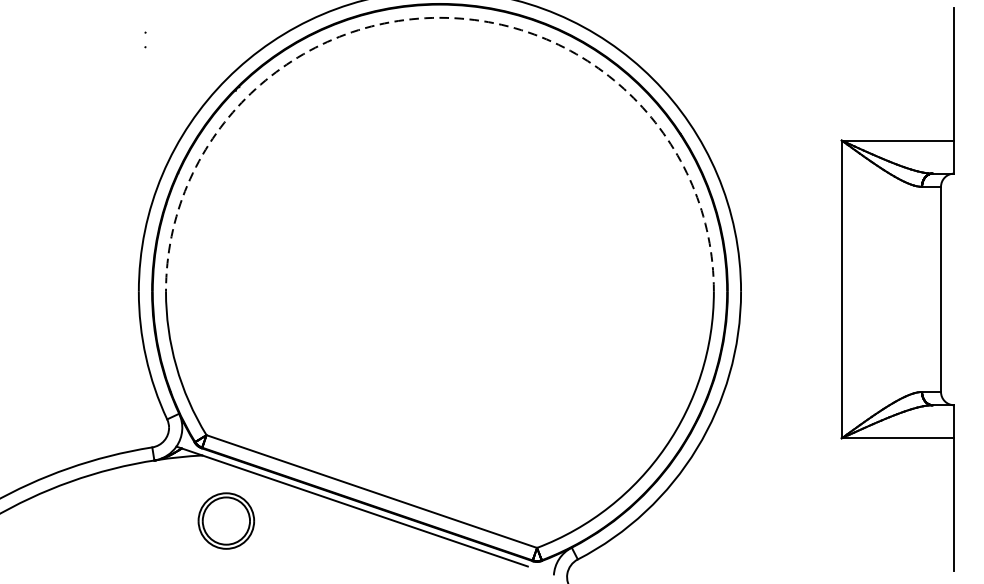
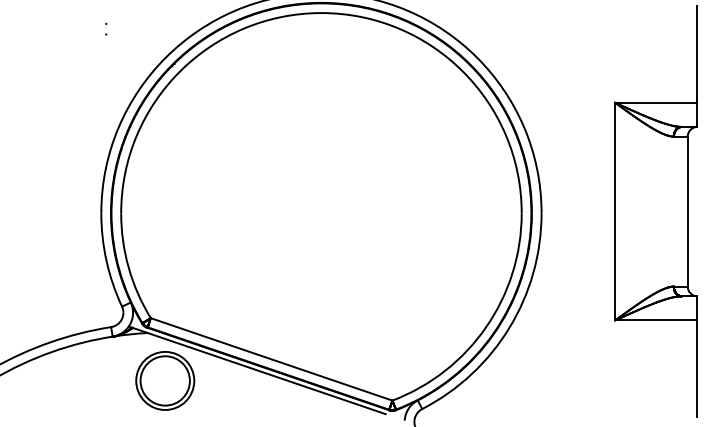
arc: (440, 18) -> (321, 13), dashed -> solid
part: (226, 520) -> (165, 380), size x1.43

